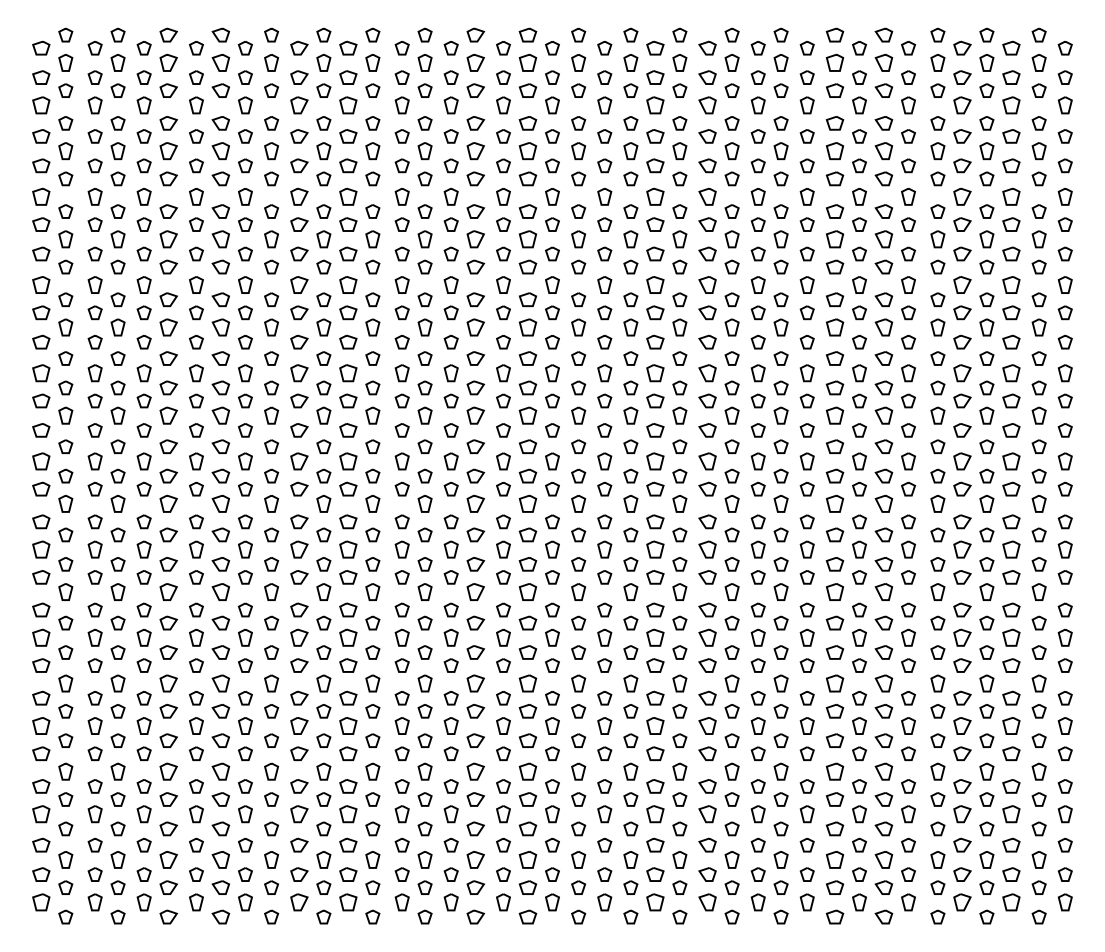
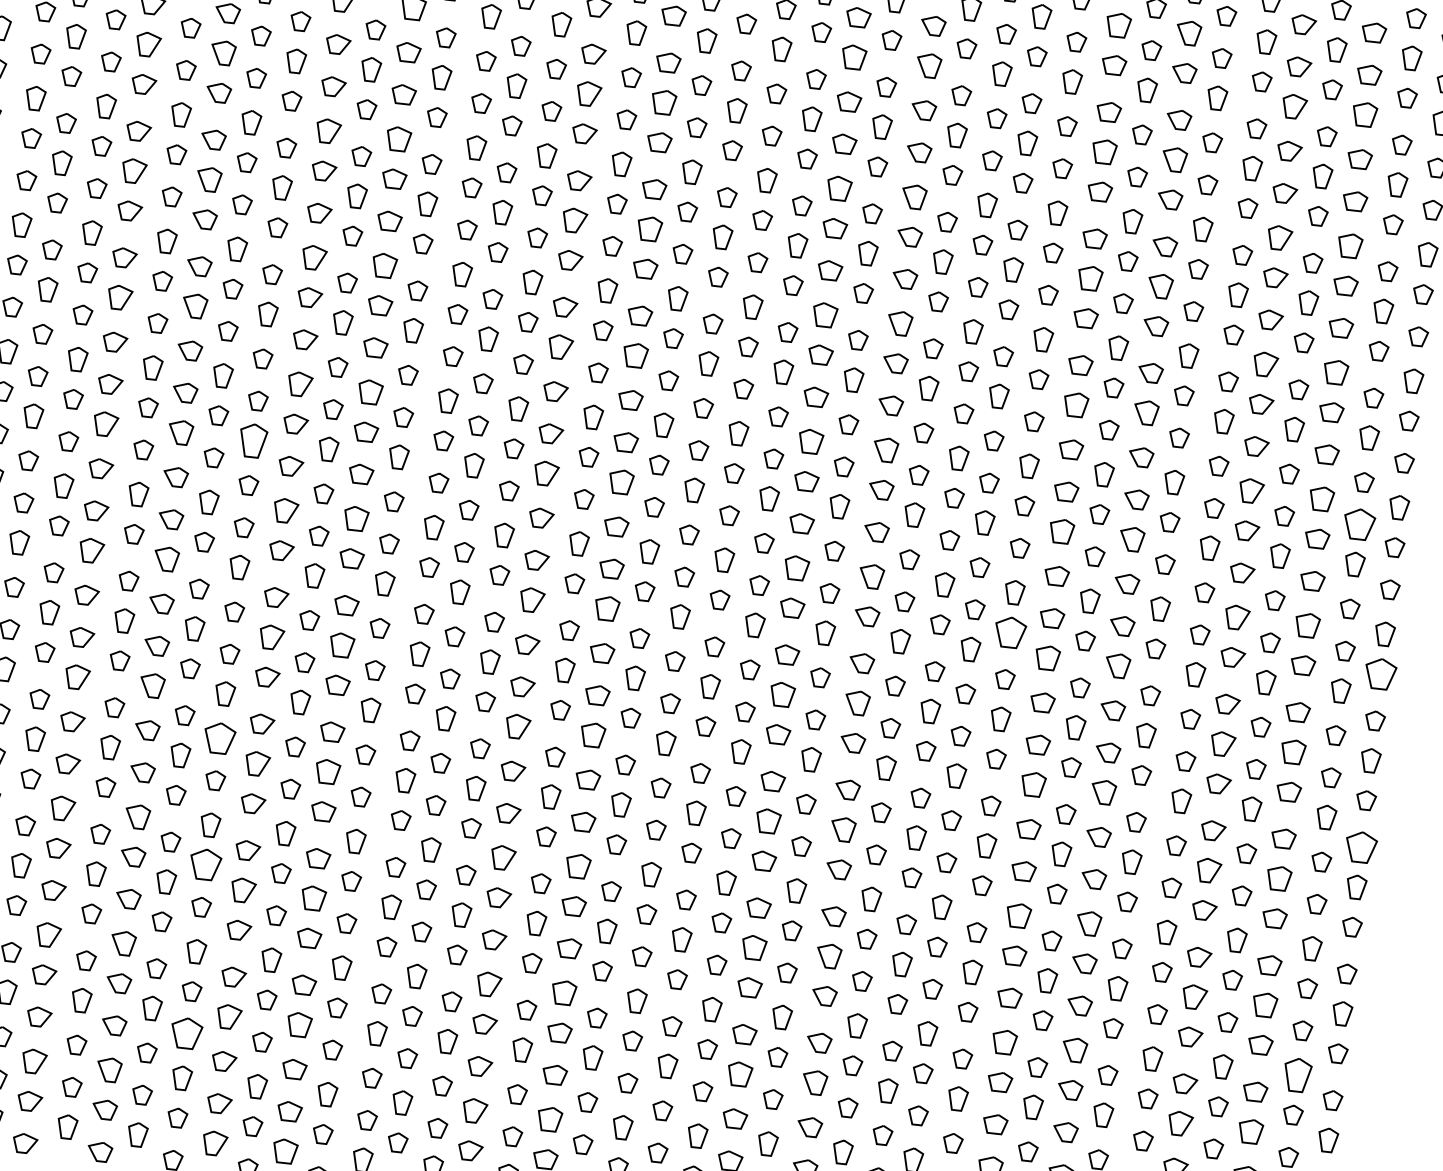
part: (1038, 387) -> (1358, 523), size x1.6
part: (271, 415) -> (253, 440), size x1.4
part: (806, 488) -> (1009, 631), size x1.6
part: (1064, 488) -> (1379, 672), size x1.6
part: (1064, 609) -> (1359, 846), size x1.6
part: (271, 622) -> (220, 737), size x1.6
part: (271, 711) -> (205, 865), size x1.6
part: (1038, 771) -> (1296, 1074), size x1.4
part: (271, 828) -> (186, 1033), size x1.6

